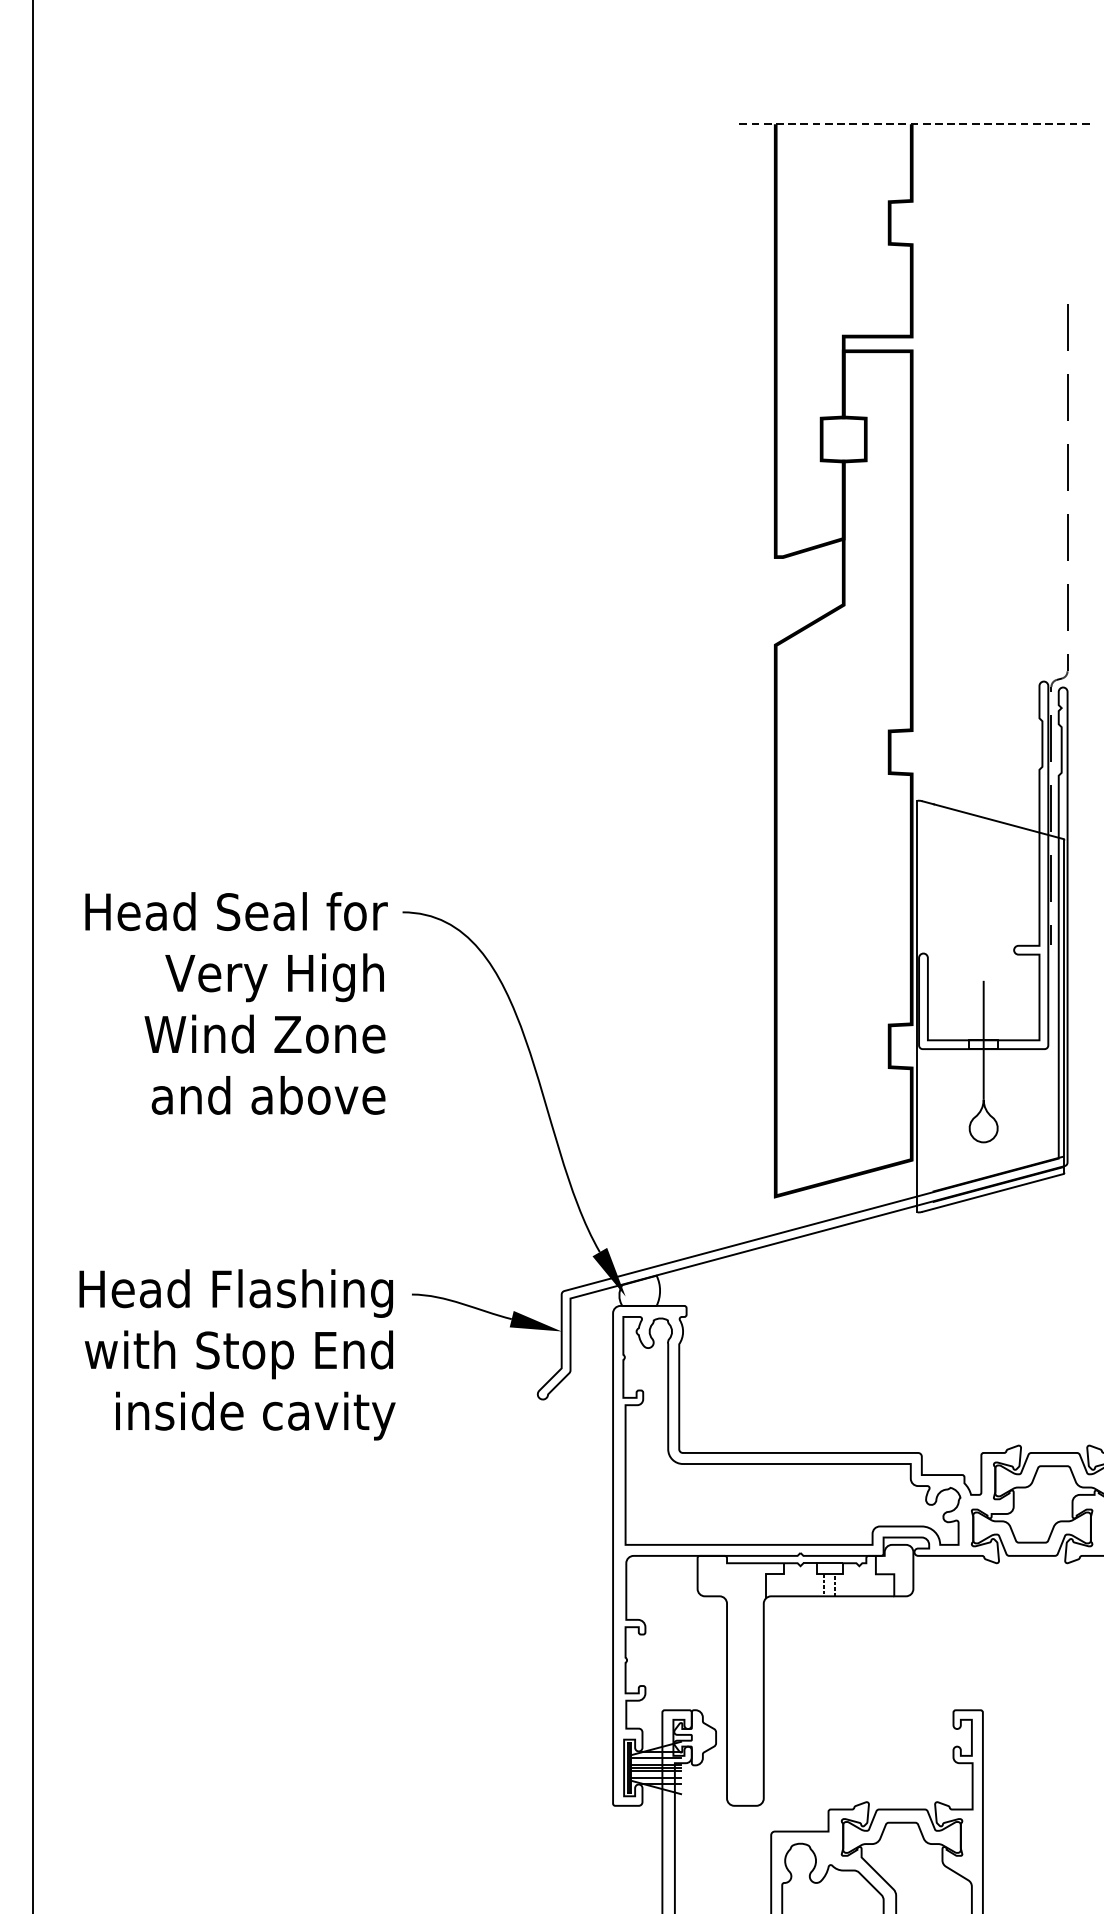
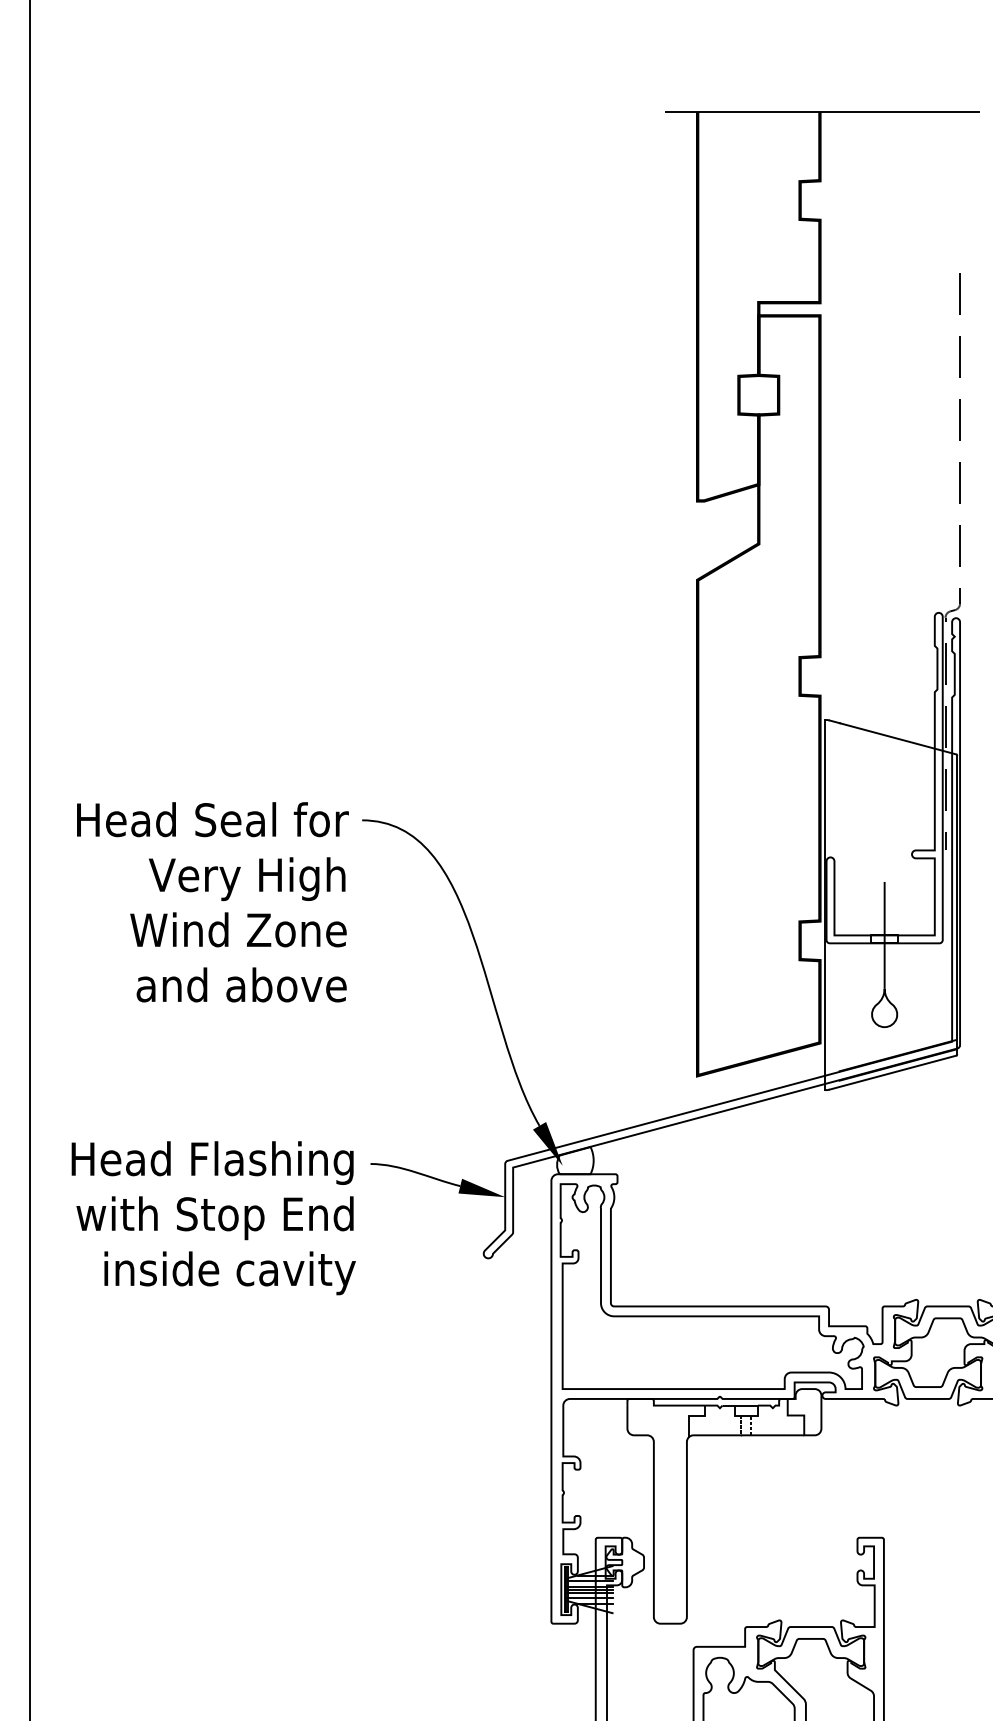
line: (914, 123) -> (822, 111), dashed -> solid

